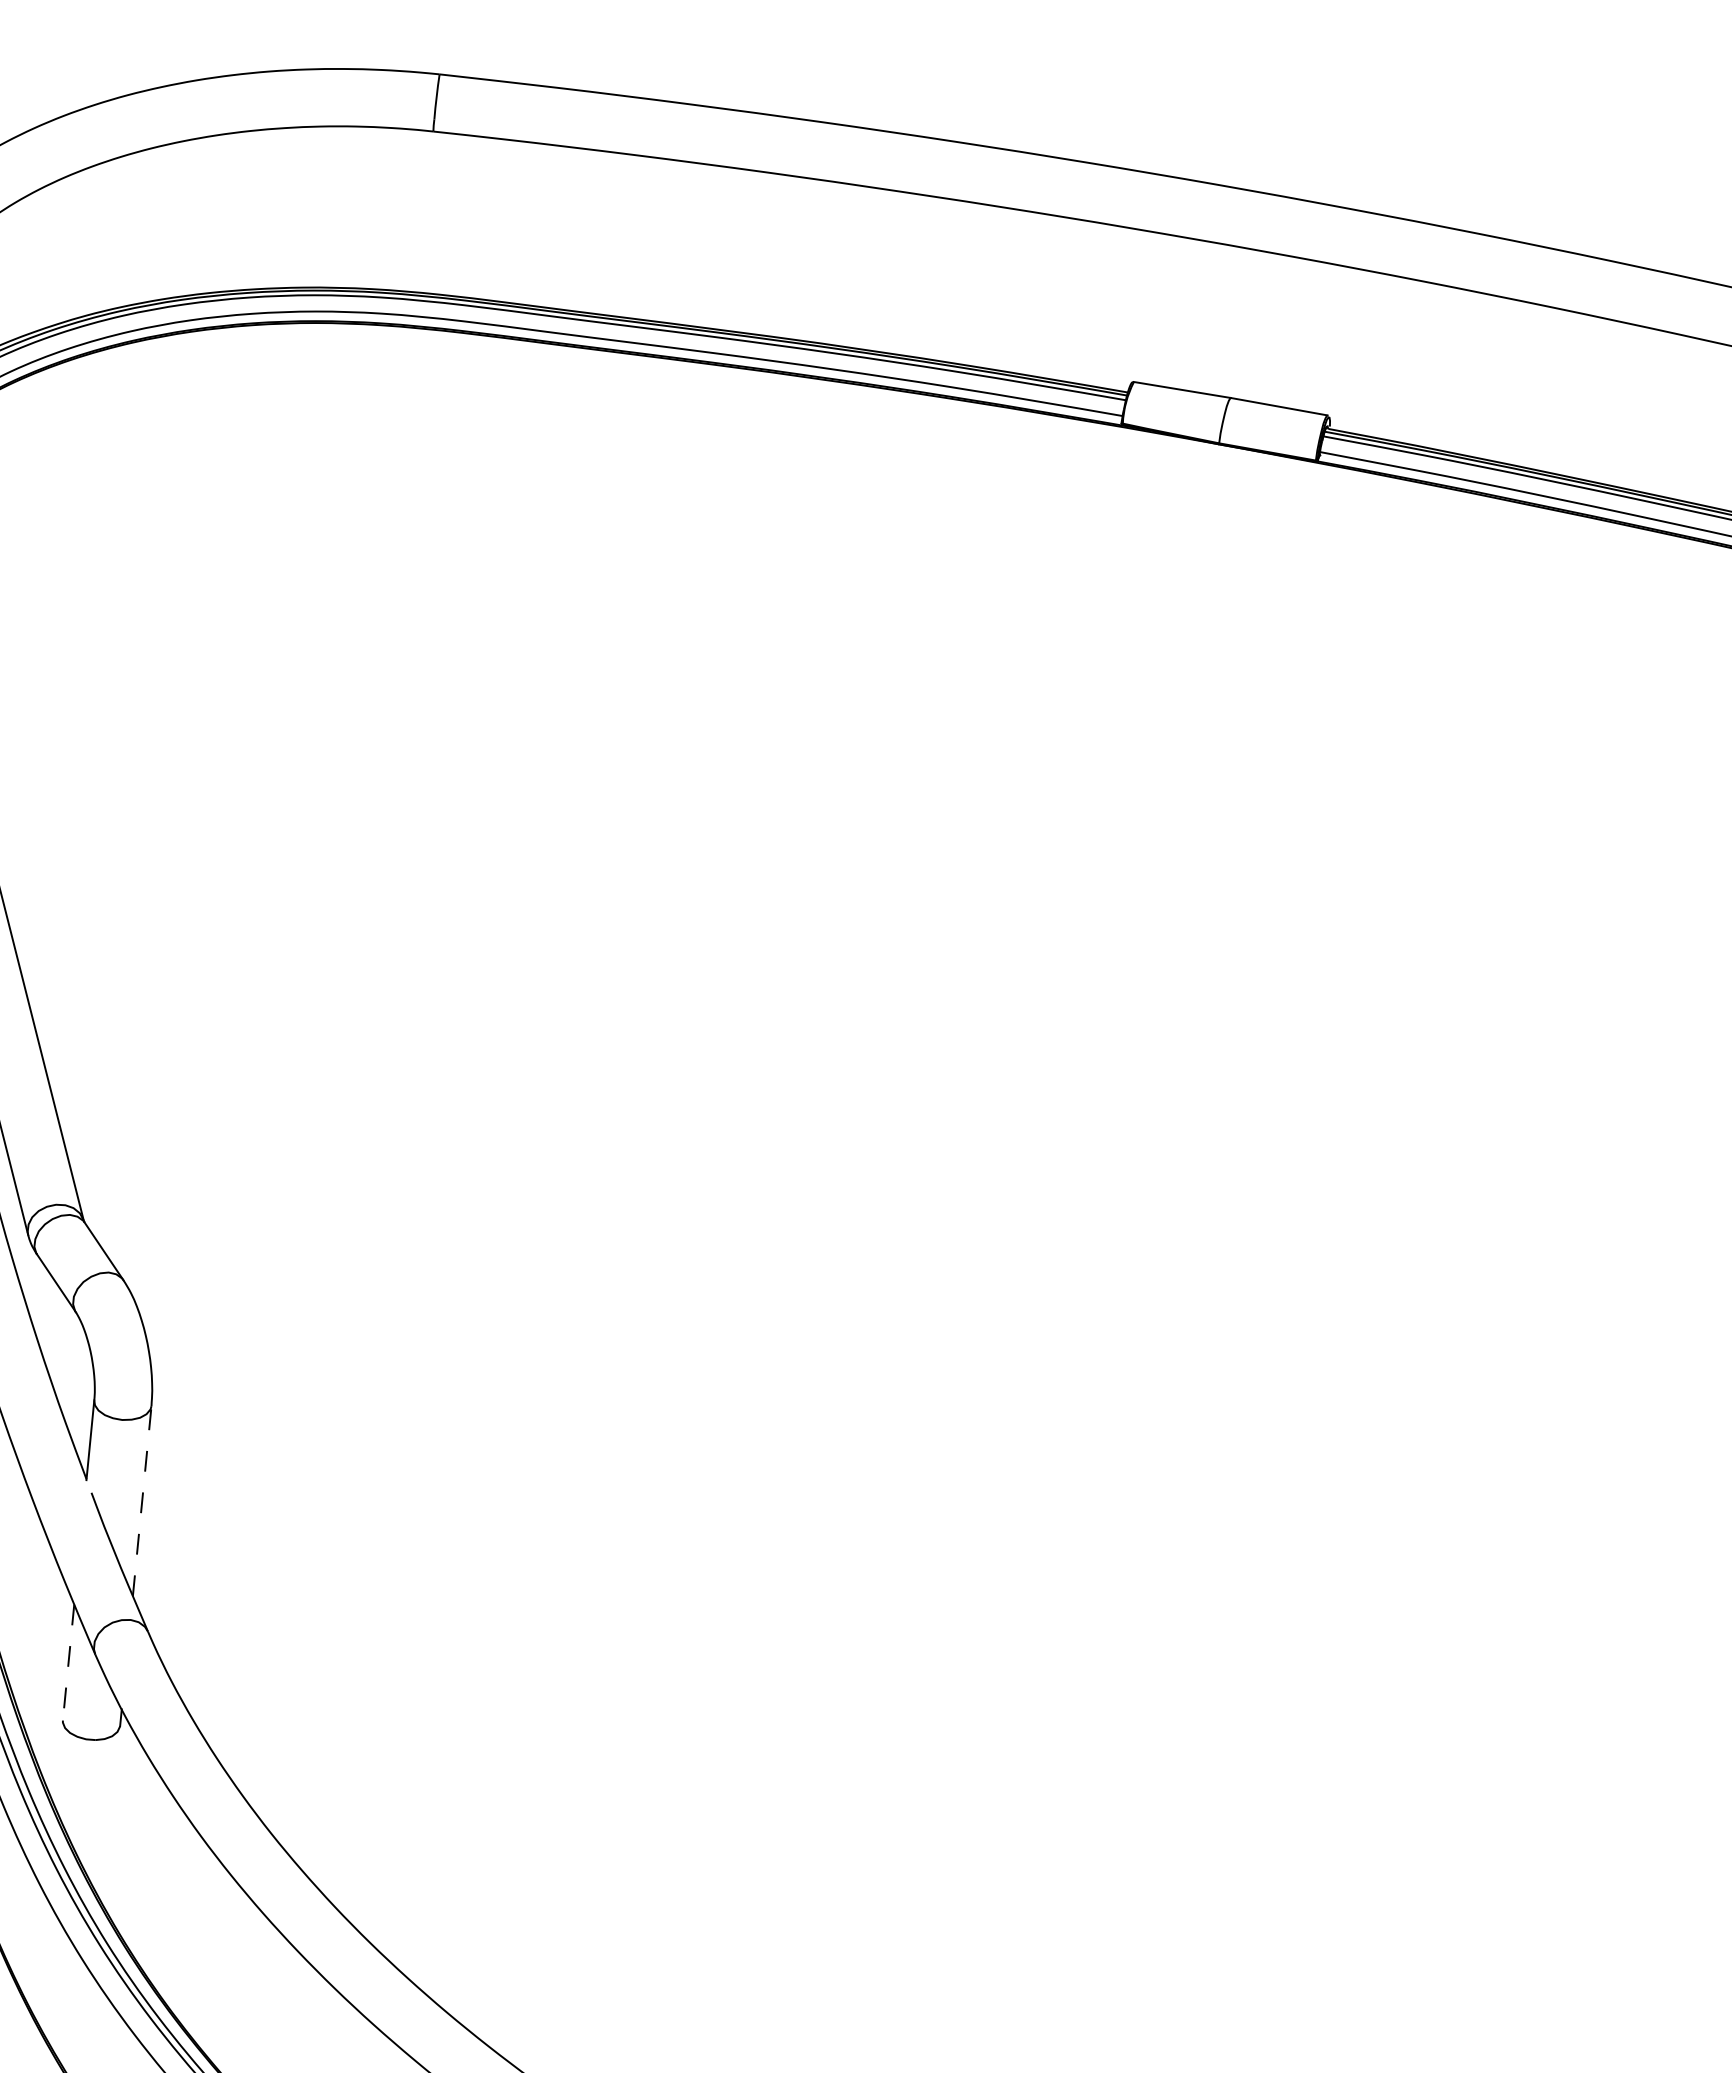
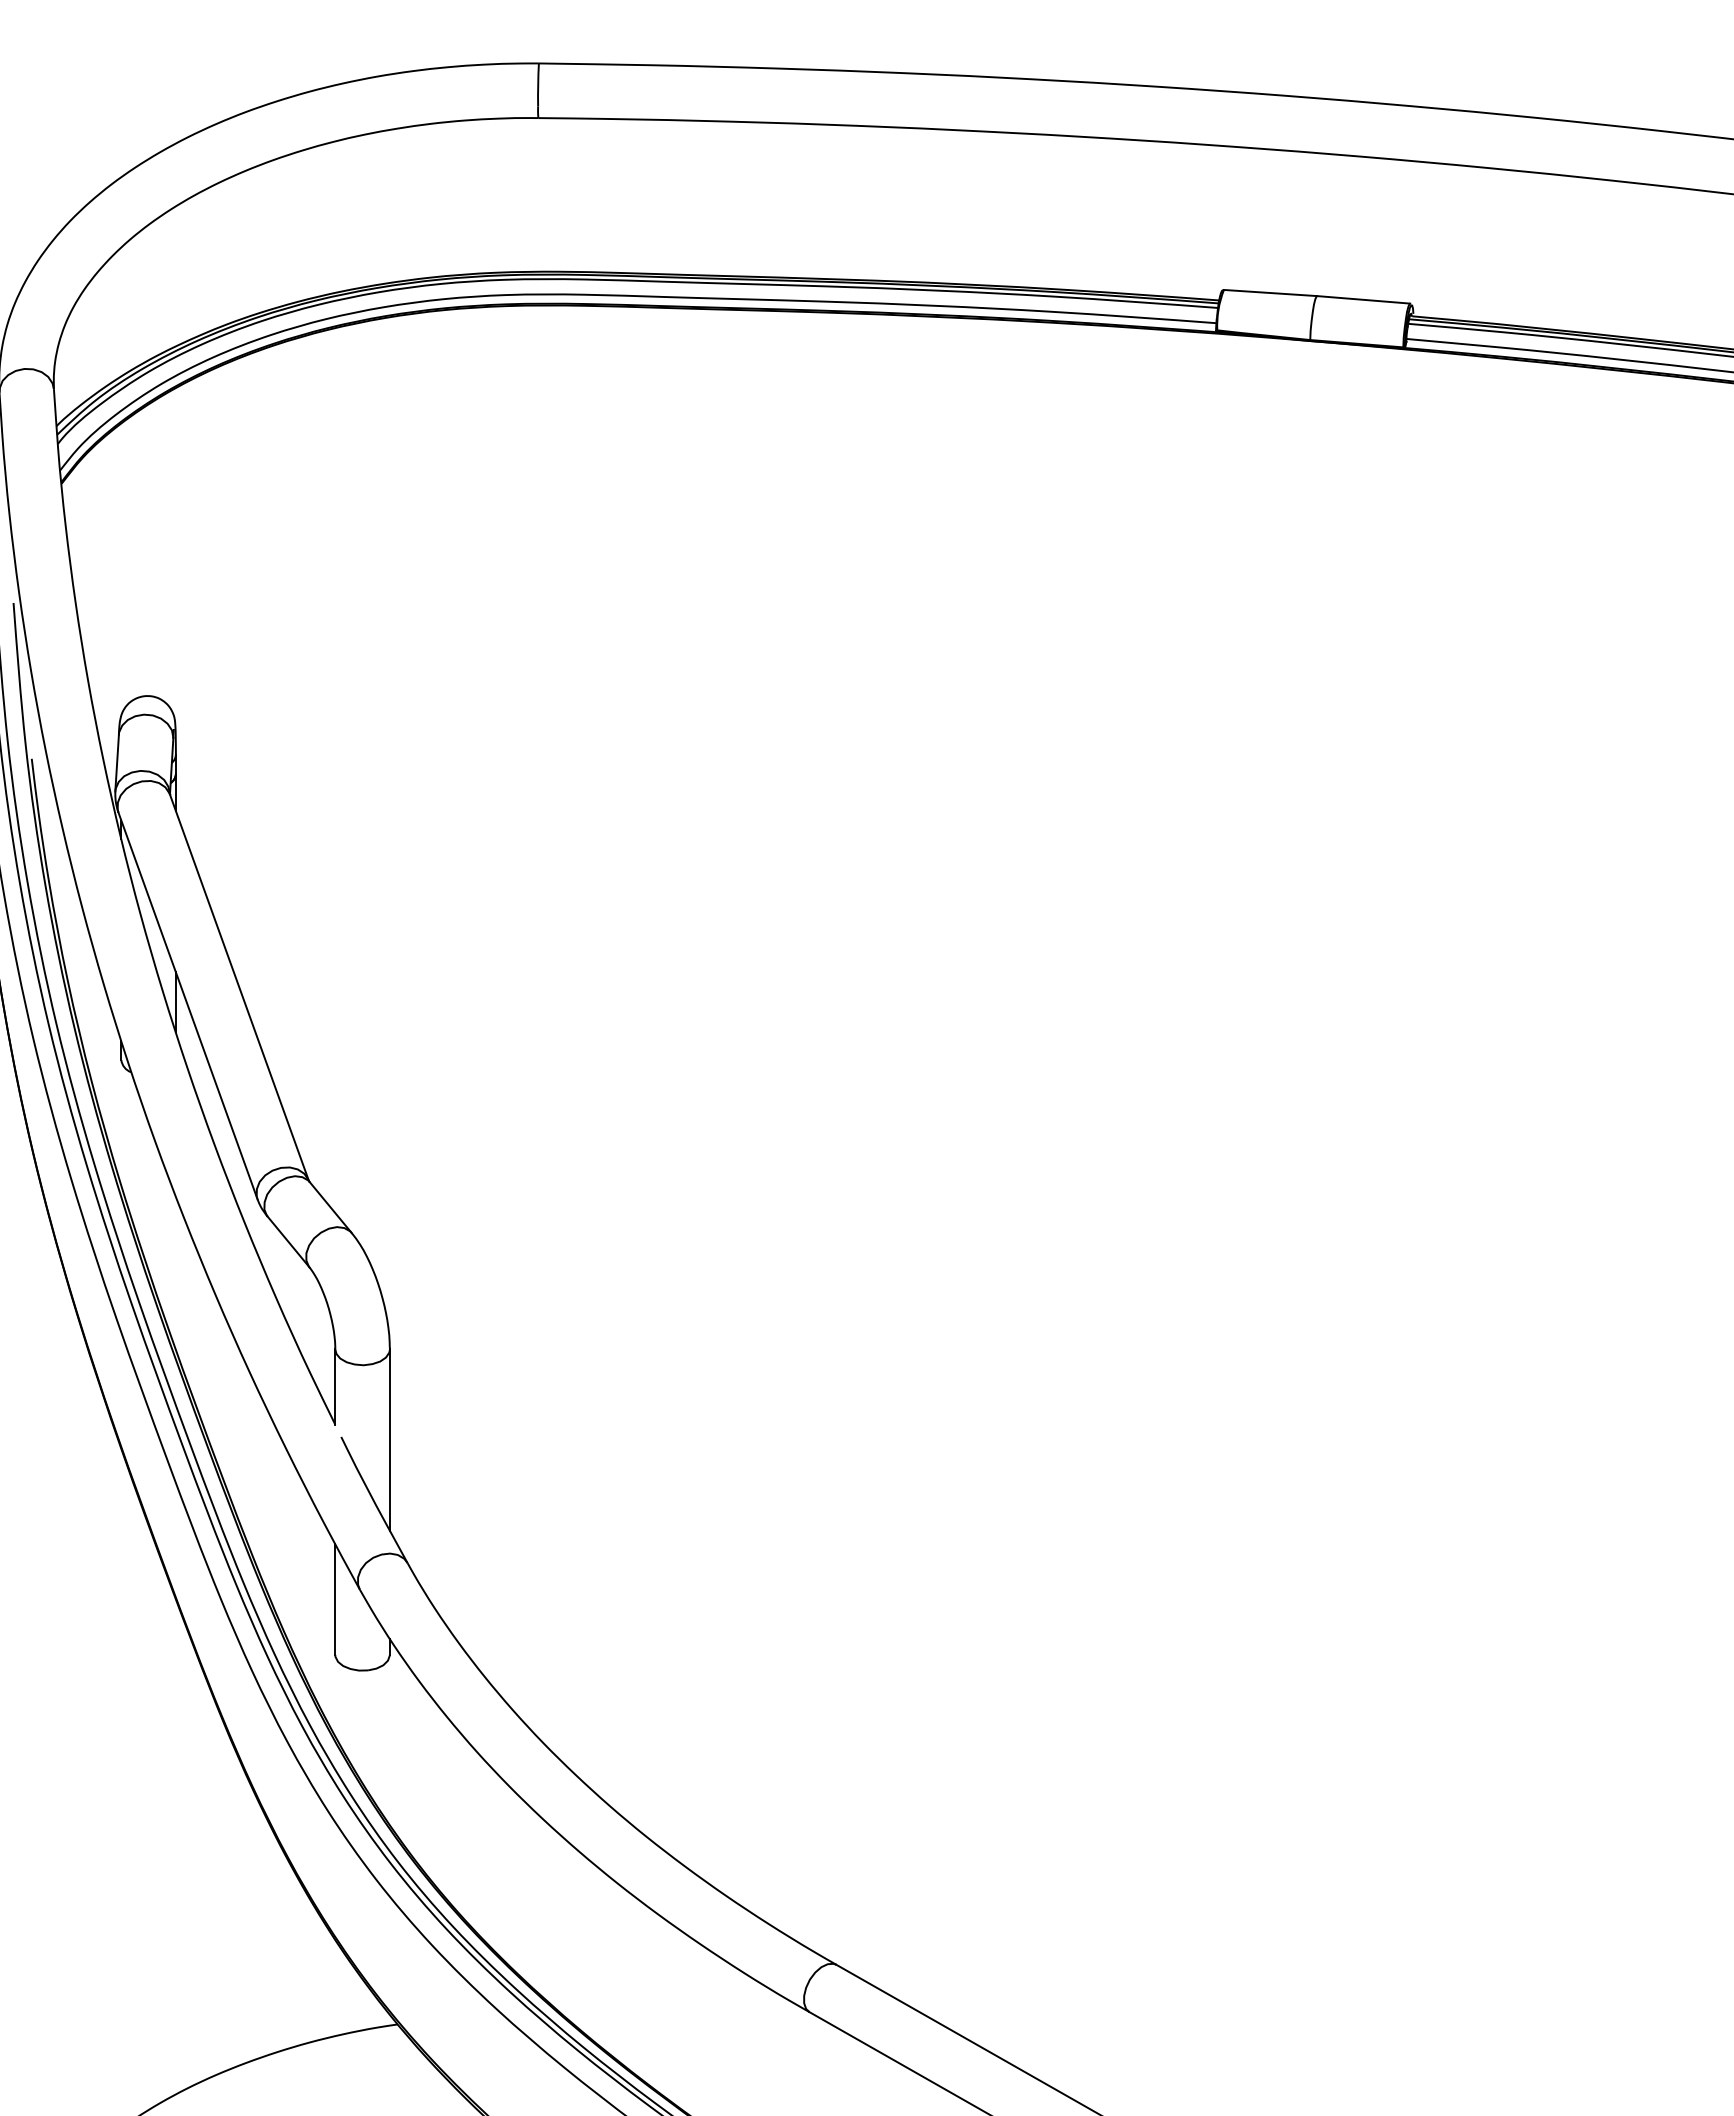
line: (141, 1501) -> (389, 1440), dashed -> solid
line: (68, 1663) -> (335, 1600), dashed -> solid

